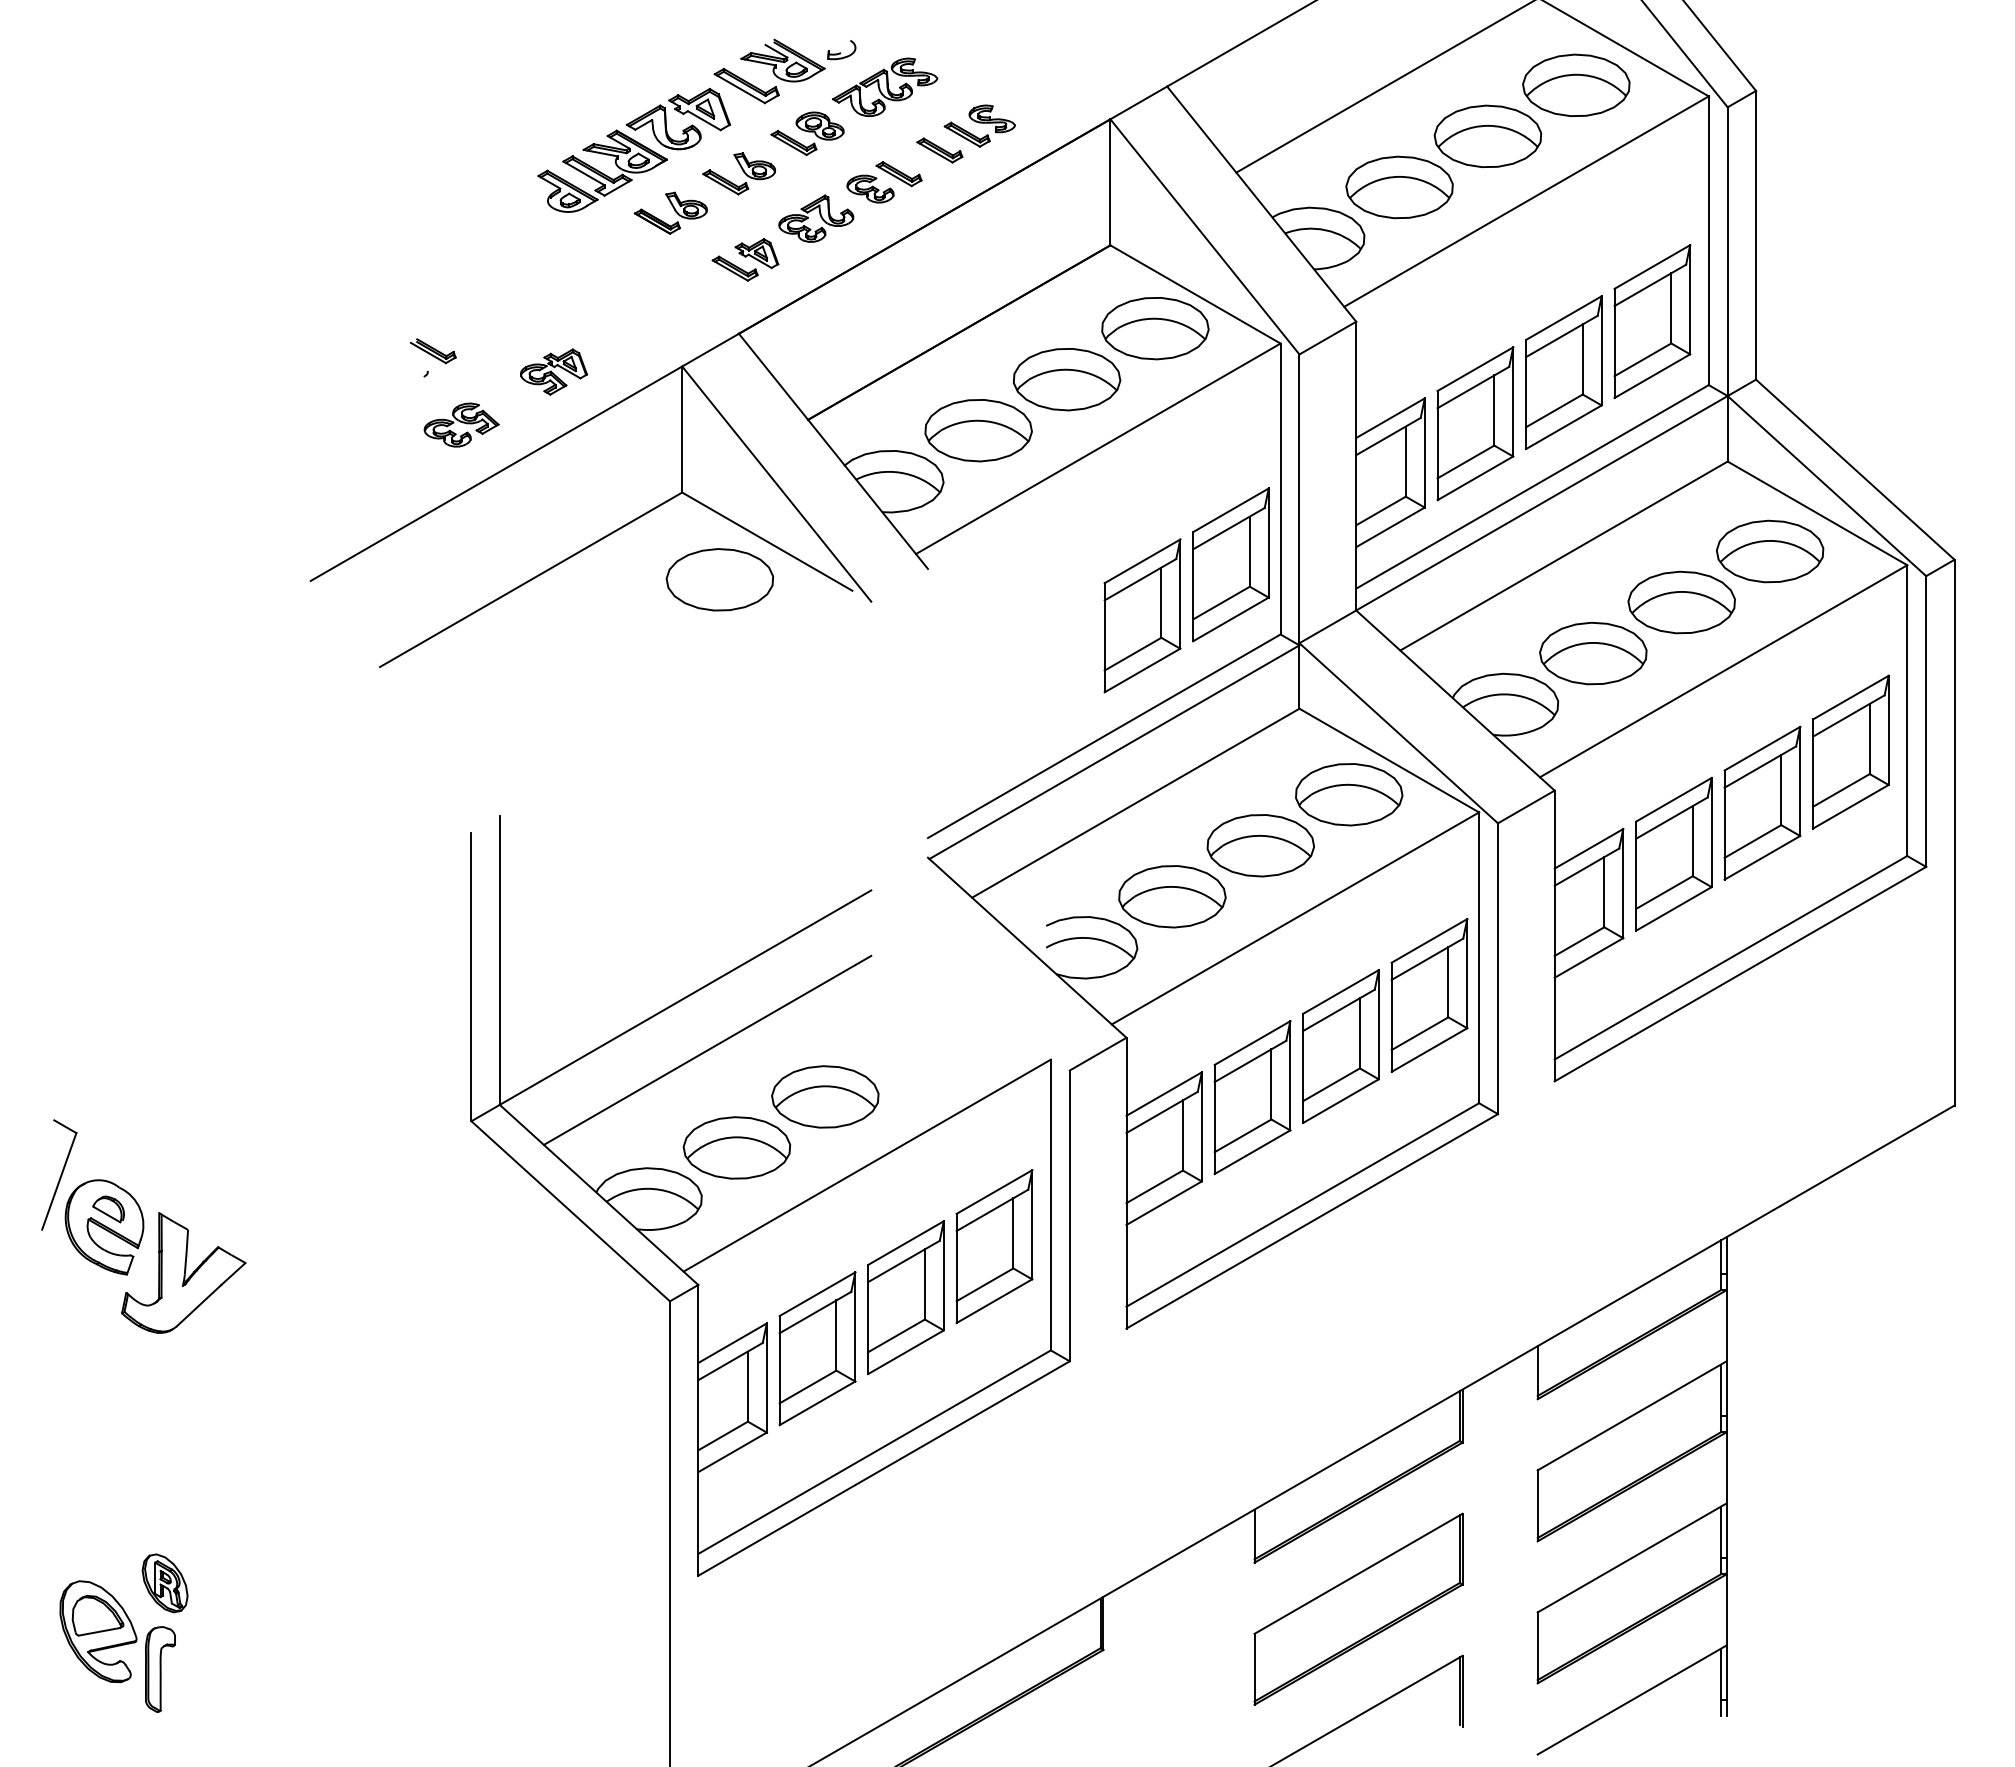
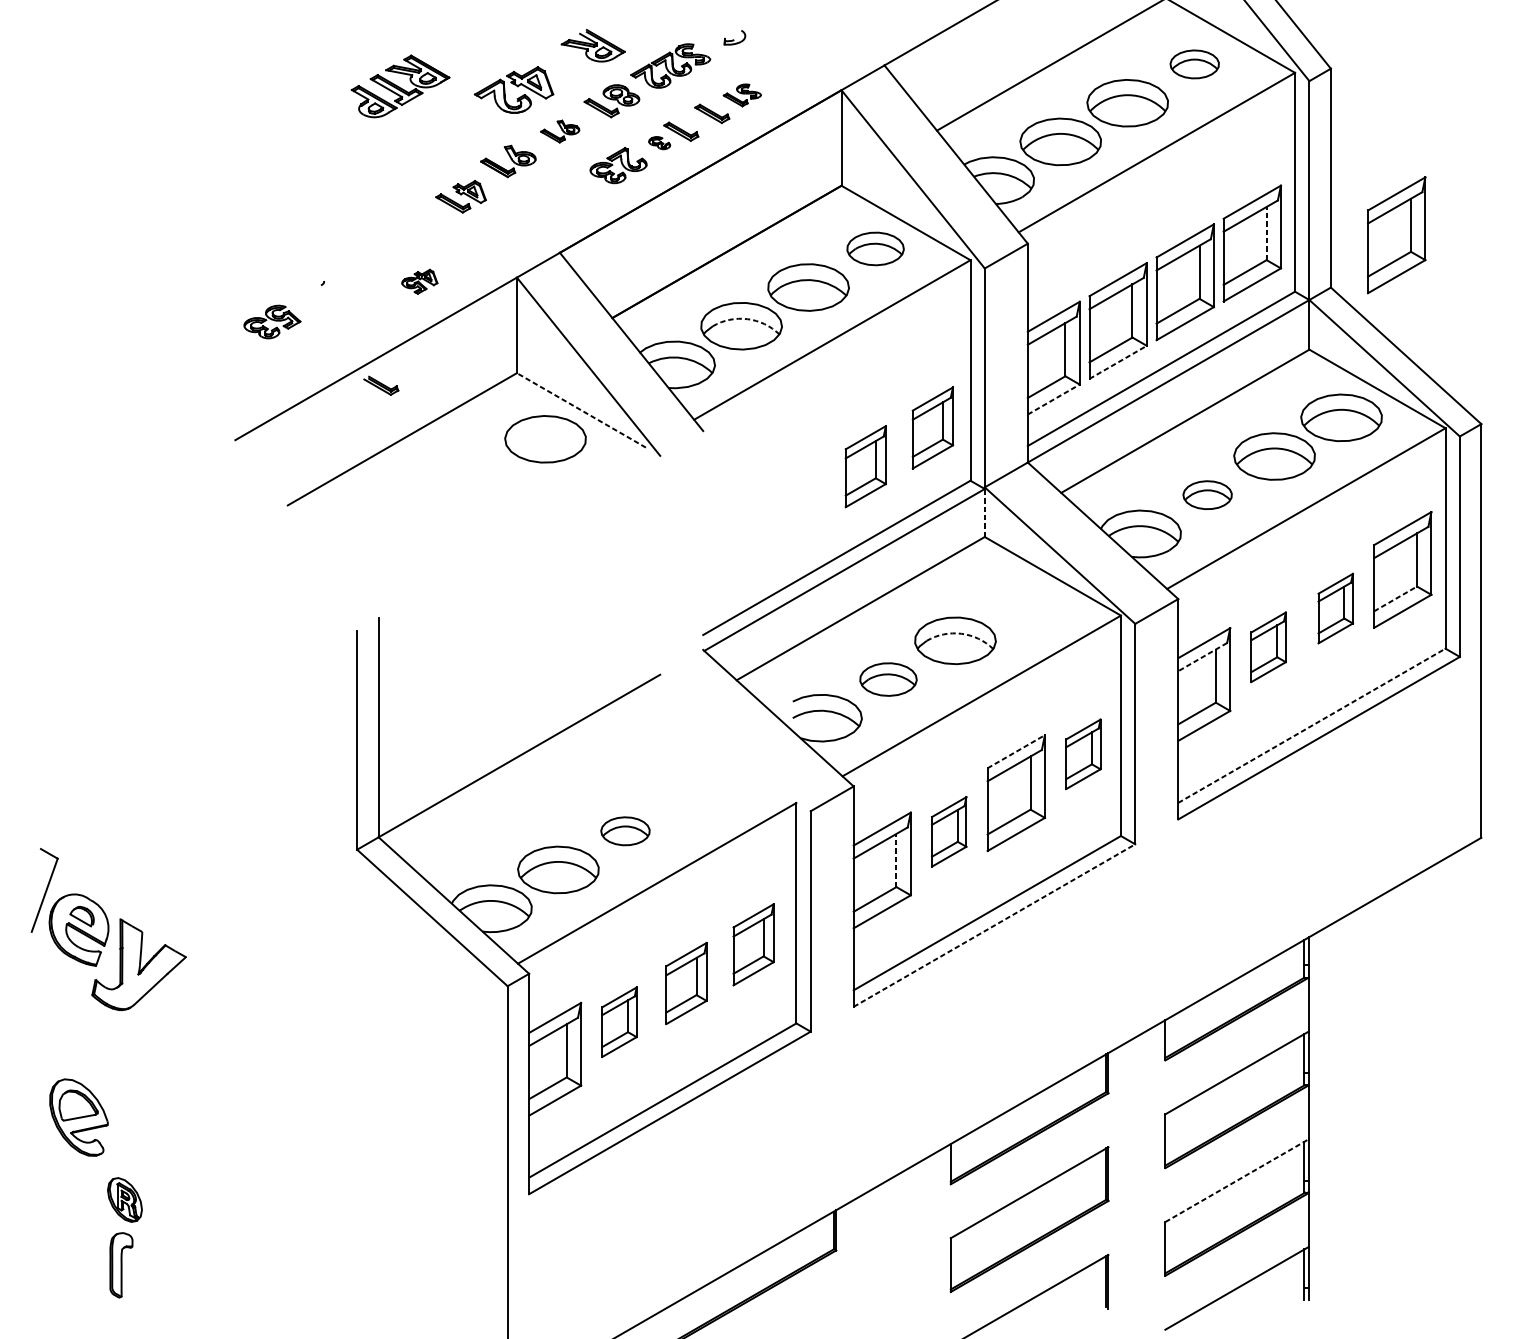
part: (841, 50) -> (734, 38), moved
part: (1576, 84) -> (1194, 63), size x0.6
part: (746, 86) -> (565, 65), removed
part: (979, 125) -> (742, 94), size x0.7
part: (602, 170) -> (400, 85), moved
part: (739, 173) -> (560, 131), size x0.7
part: (870, 188) -> (659, 142), size x0.6
part: (745, 259) -> (461, 196), moved
line: (1671, 307) -> (1266, 232), solid -> dashed
part: (1842, 310) -> (1396, 235), added
part: (1155, 328) -> (875, 248), size x0.7
part: (432, 351) -> (380, 386), moved
part: (554, 371) -> (420, 281), size x0.7
arc: (986, 421) -> (747, 319), solid -> dashed
part: (461, 424) -> (272, 321), moved
line: (1475, 478) -> (1118, 362), solid -> dashed
line: (1390, 527) -> (1053, 399), solid -> dashed
line: (766, 541) -> (580, 410), solid -> dashed
part: (1230, 564) -> (932, 427), size x0.7
part: (1142, 615) -> (865, 466), size x0.7
part: (1593, 653) -> (1207, 495), size x0.6
line: (1299, 677) -> (984, 513), solid -> dashed
line: (1841, 790) -> (1395, 599), solid -> dashed
part: (1349, 794) -> (1022, 602), removed
part: (1762, 802) -> (1335, 608), size x0.6
arc: (1268, 836) -> (961, 633), solid -> dashed
part: (1673, 853) -> (1268, 646), size x0.6
line: (1586, 867) -> (1202, 657), solid -> dashed
part: (1172, 896) -> (888, 679), size x0.7
line: (1730, 957) -> (1311, 725), solid -> dashed
line: (1340, 991) -> (1015, 751), solid -> dashed
part: (1429, 995) -> (1083, 754), size x0.6
line: (707, 1049) -> (536, 795), removed
part: (825, 1096) -> (625, 830), size x0.6
part: (1252, 1097) -> (949, 831), size x0.6
line: (1182, 1134) -> (896, 859), solid -> dashed
line: (1312, 1221) -> (994, 925), solid -> dashed
part: (994, 1246) -> (753, 944), size x0.7
part: (905, 1297) -> (686, 983), size x0.7
part: (817, 1348) -> (619, 1021), size x0.6
line: (1632, 1557) -> (1237, 1180), solid -> dashed
part: (98, 1631) -> (79, 1117), moved

